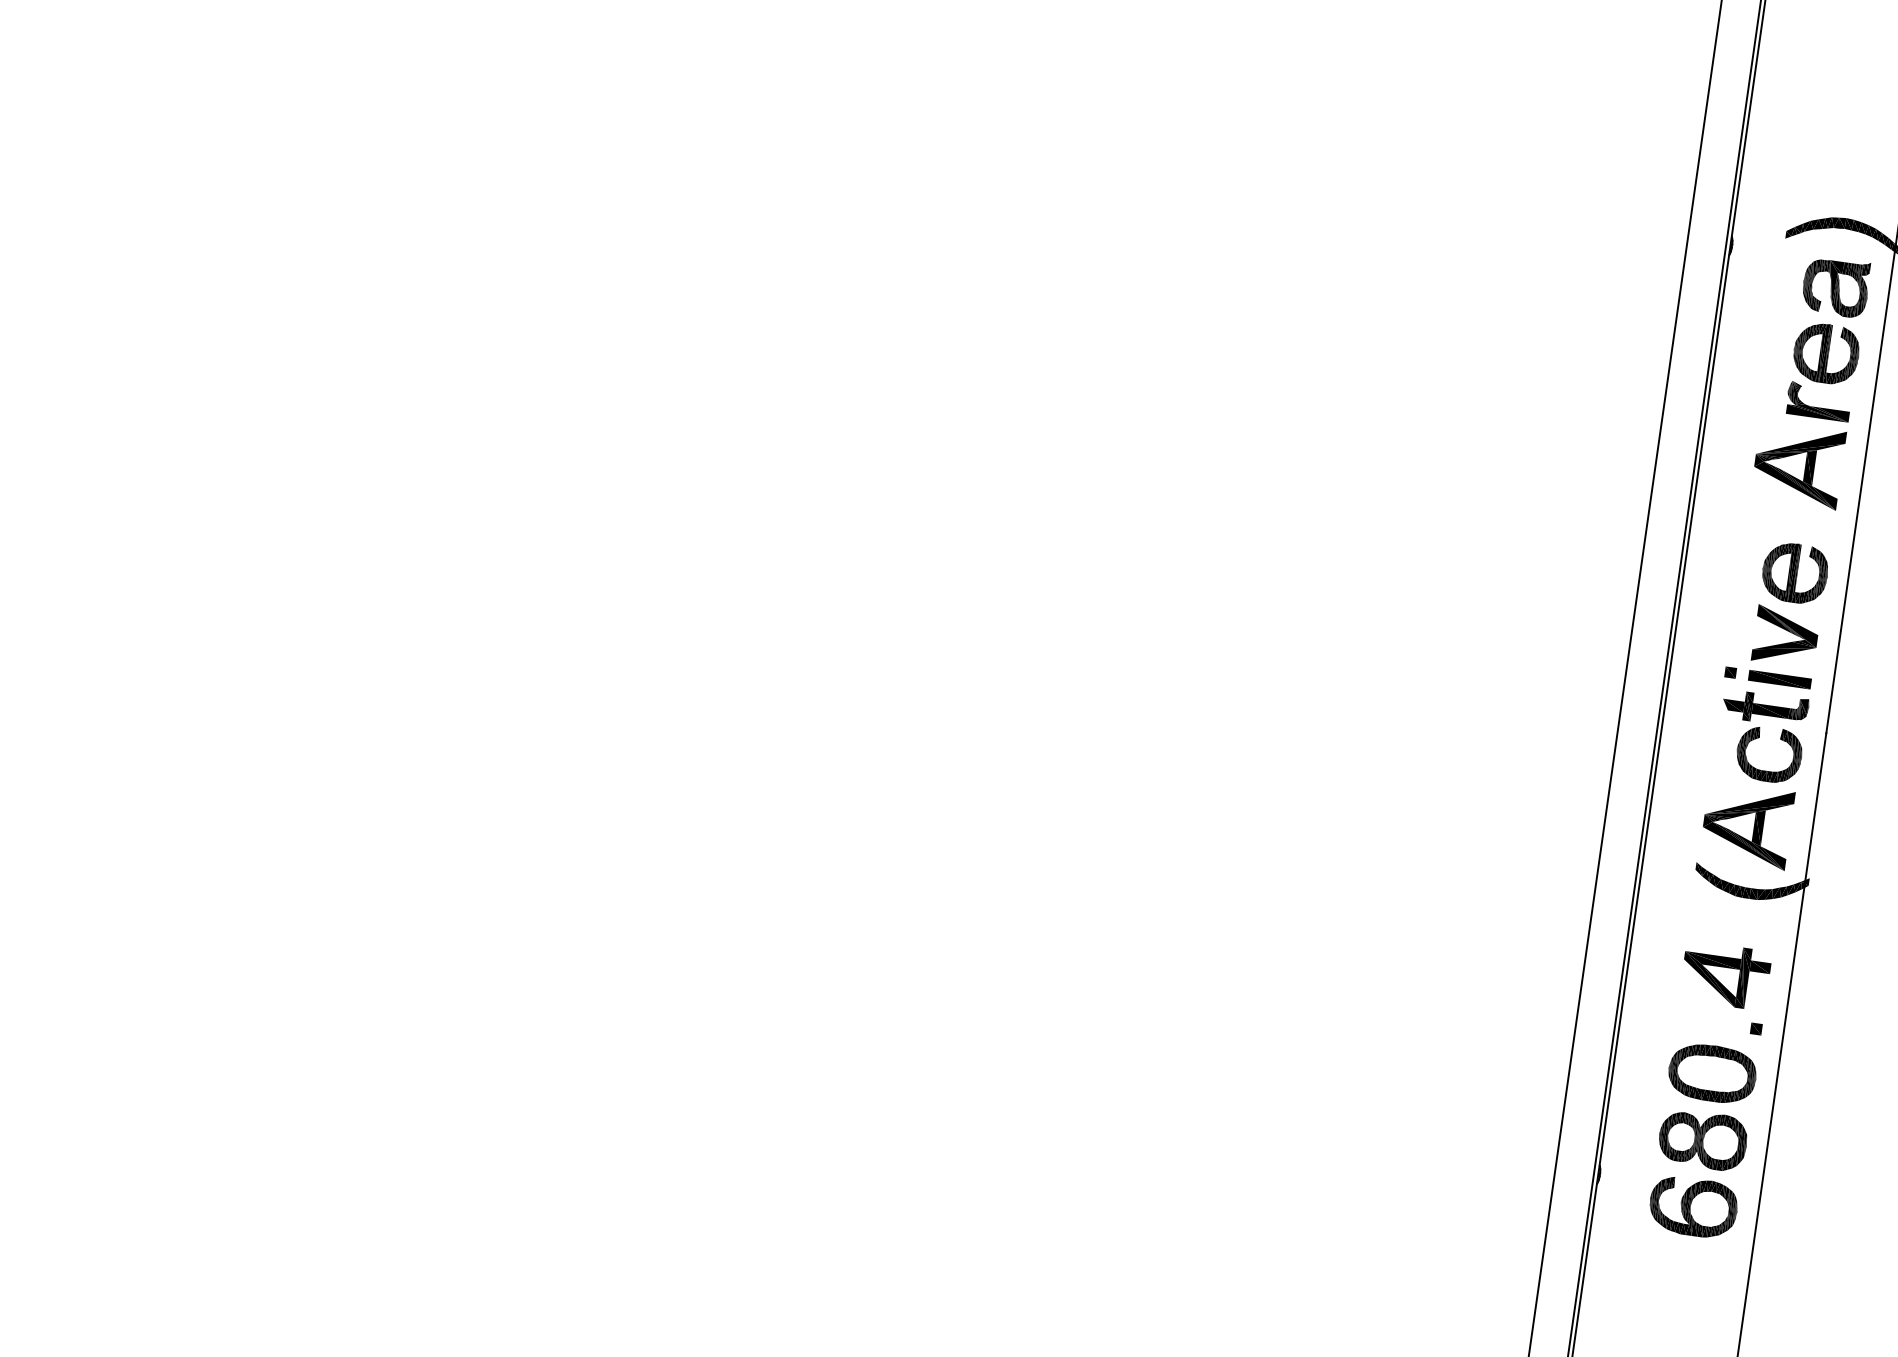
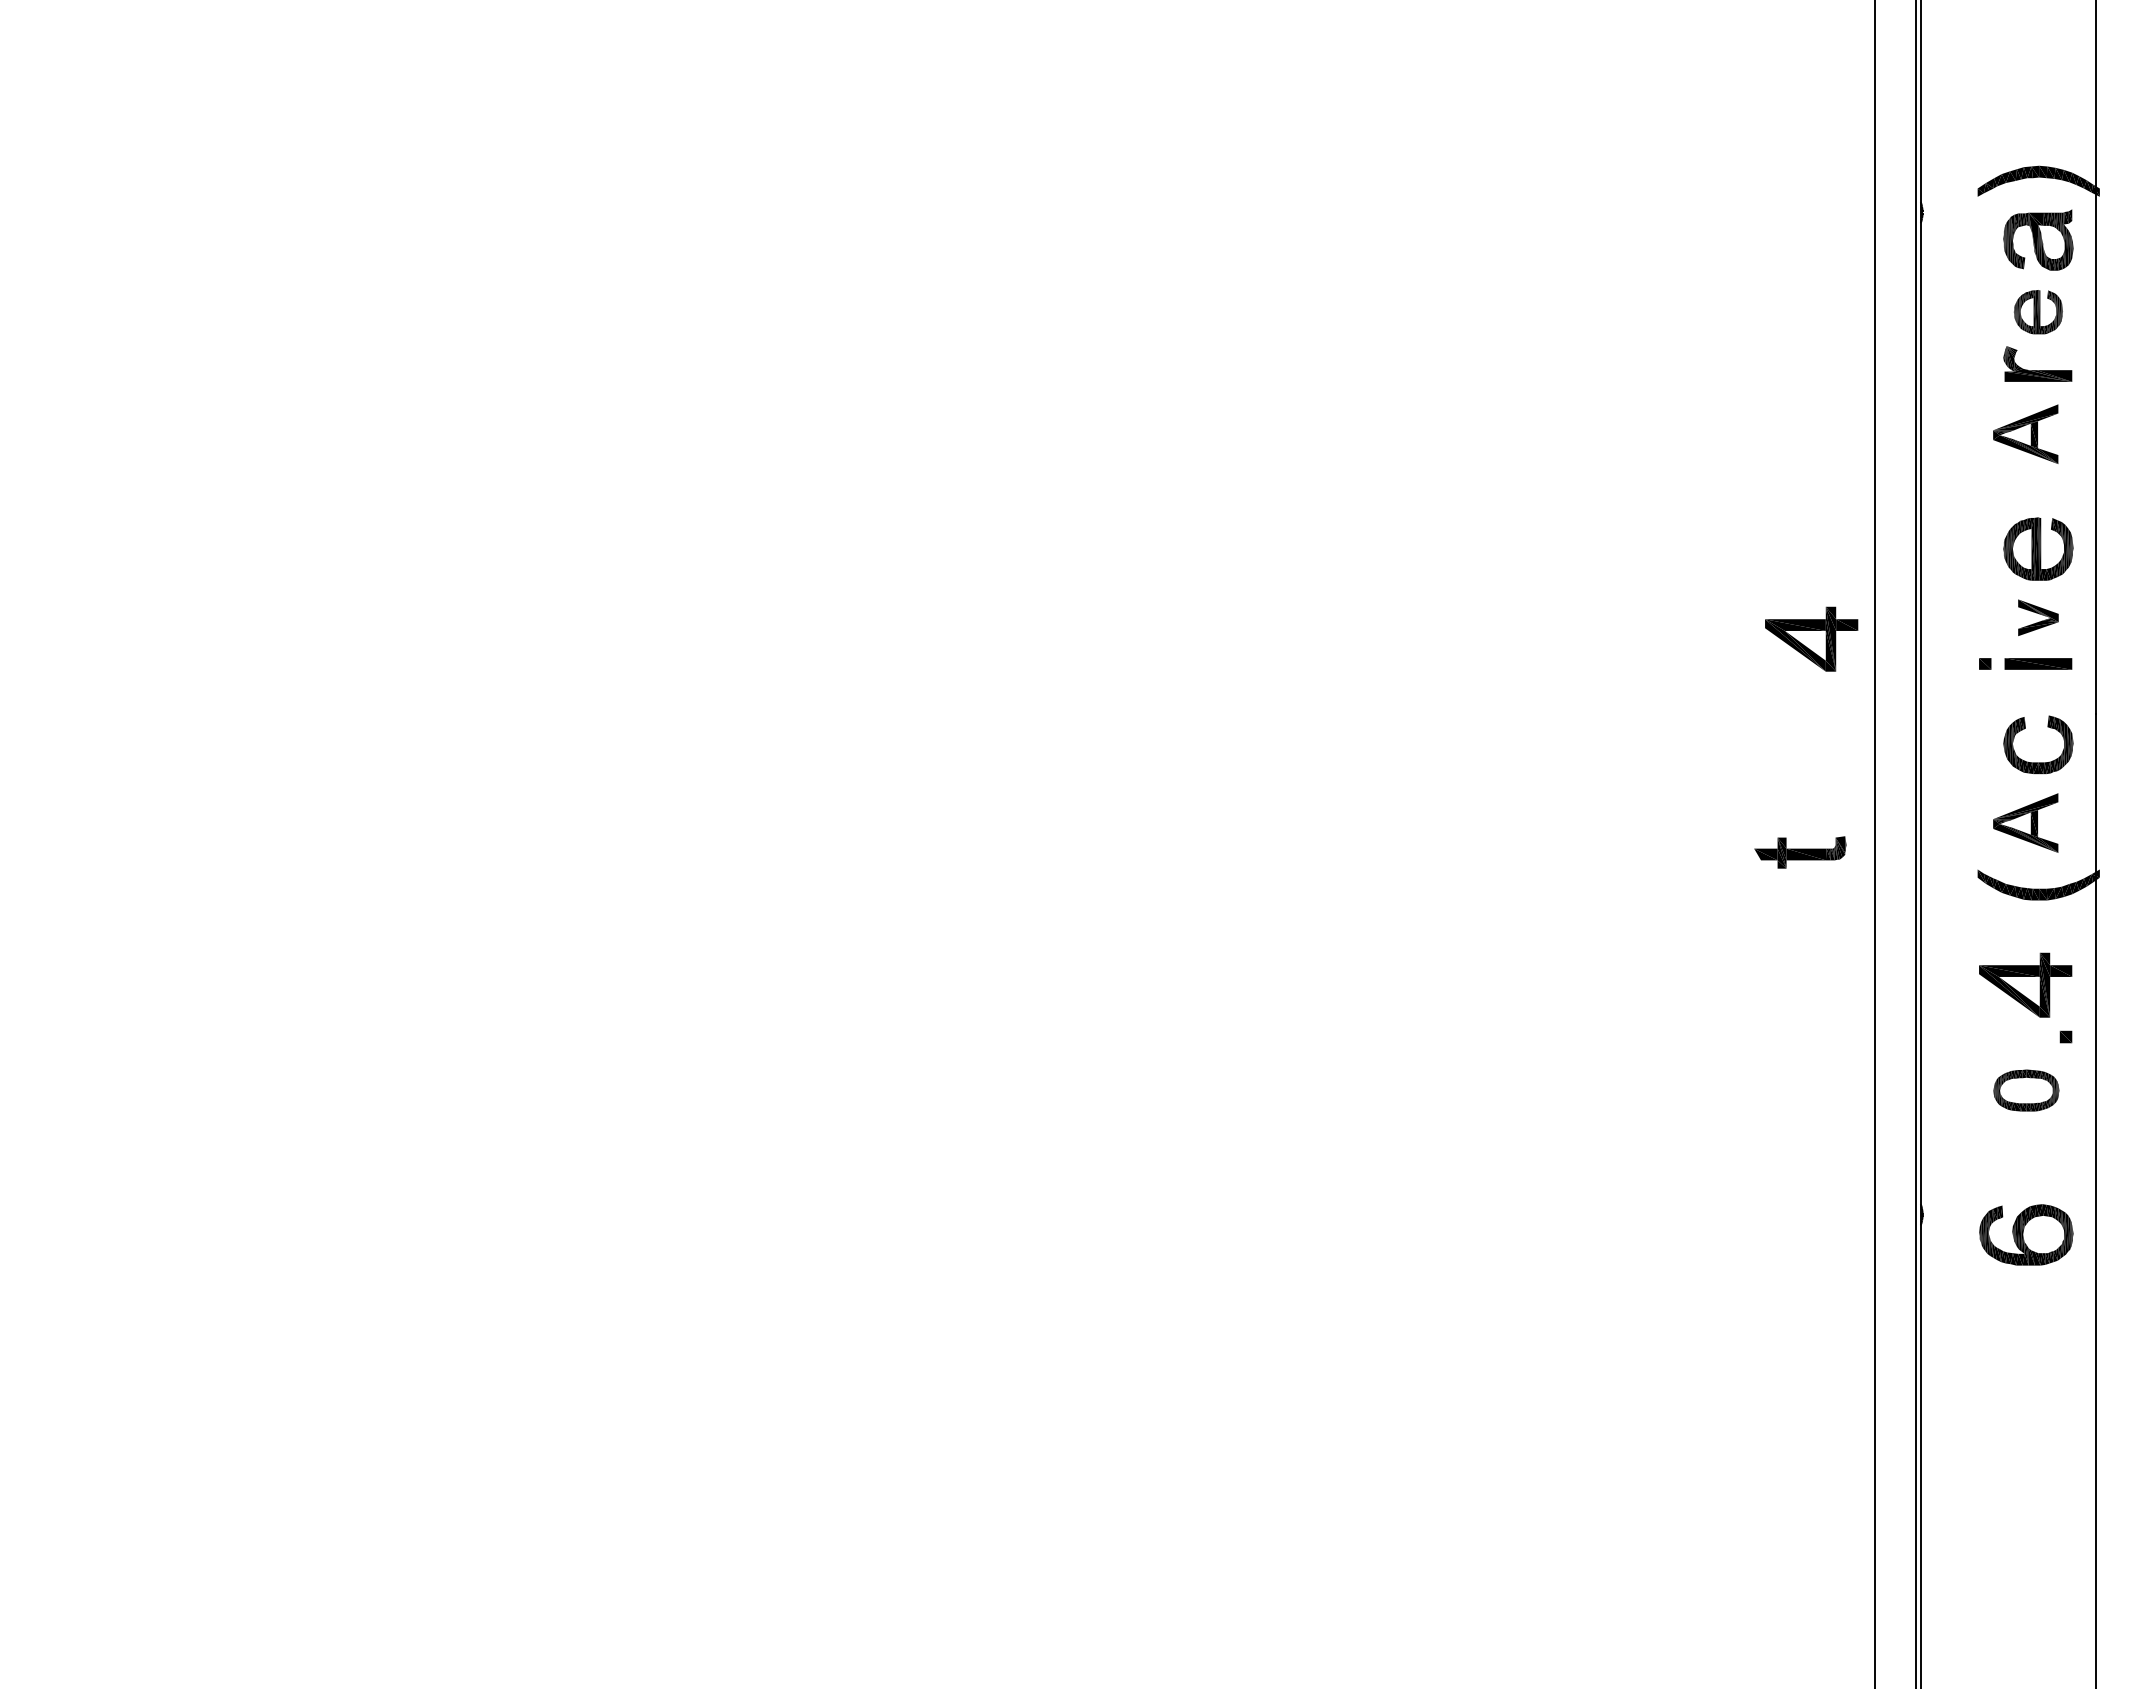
part: (1826, 353) -> (2038, 311), size x0.7
part: (1798, 464) -> (2025, 433), size x0.7
part: (1573, 626) -> (1811, 638), added
part: (1786, 636) -> (2038, 617), size x0.6
part: (1765, 708) -> (1800, 852), moved
part: (1747, 824) -> (2025, 822), size x0.7
part: (1712, 1073) -> (2026, 1090), size x0.7
part: (1703, 1140) -> (2026, 1162), removed

